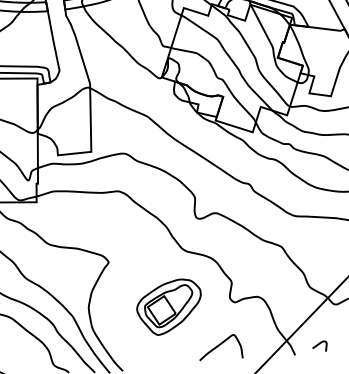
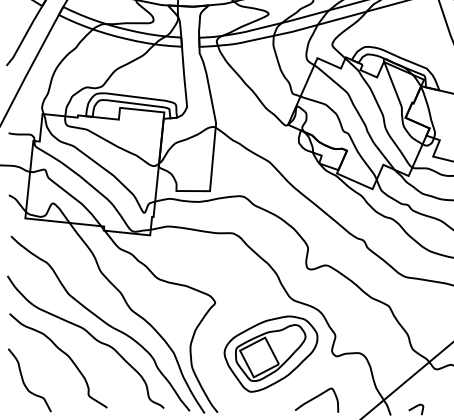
part: (169, 306) -> (270, 353), size x1.43

